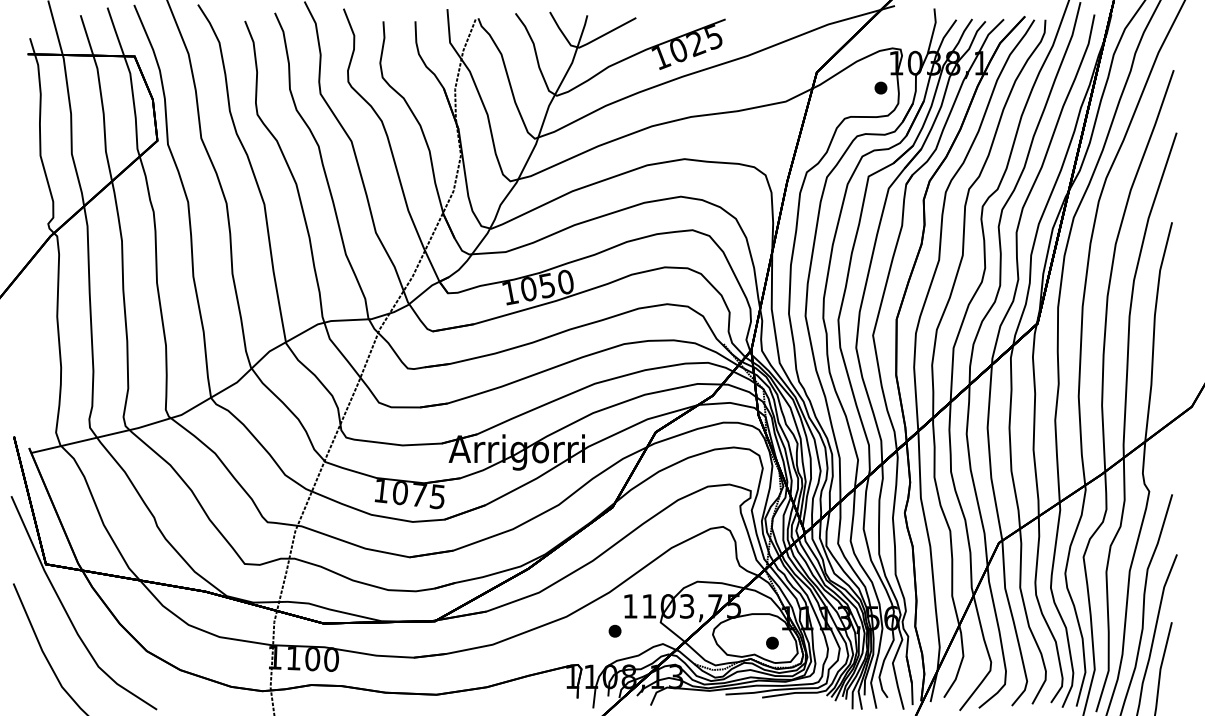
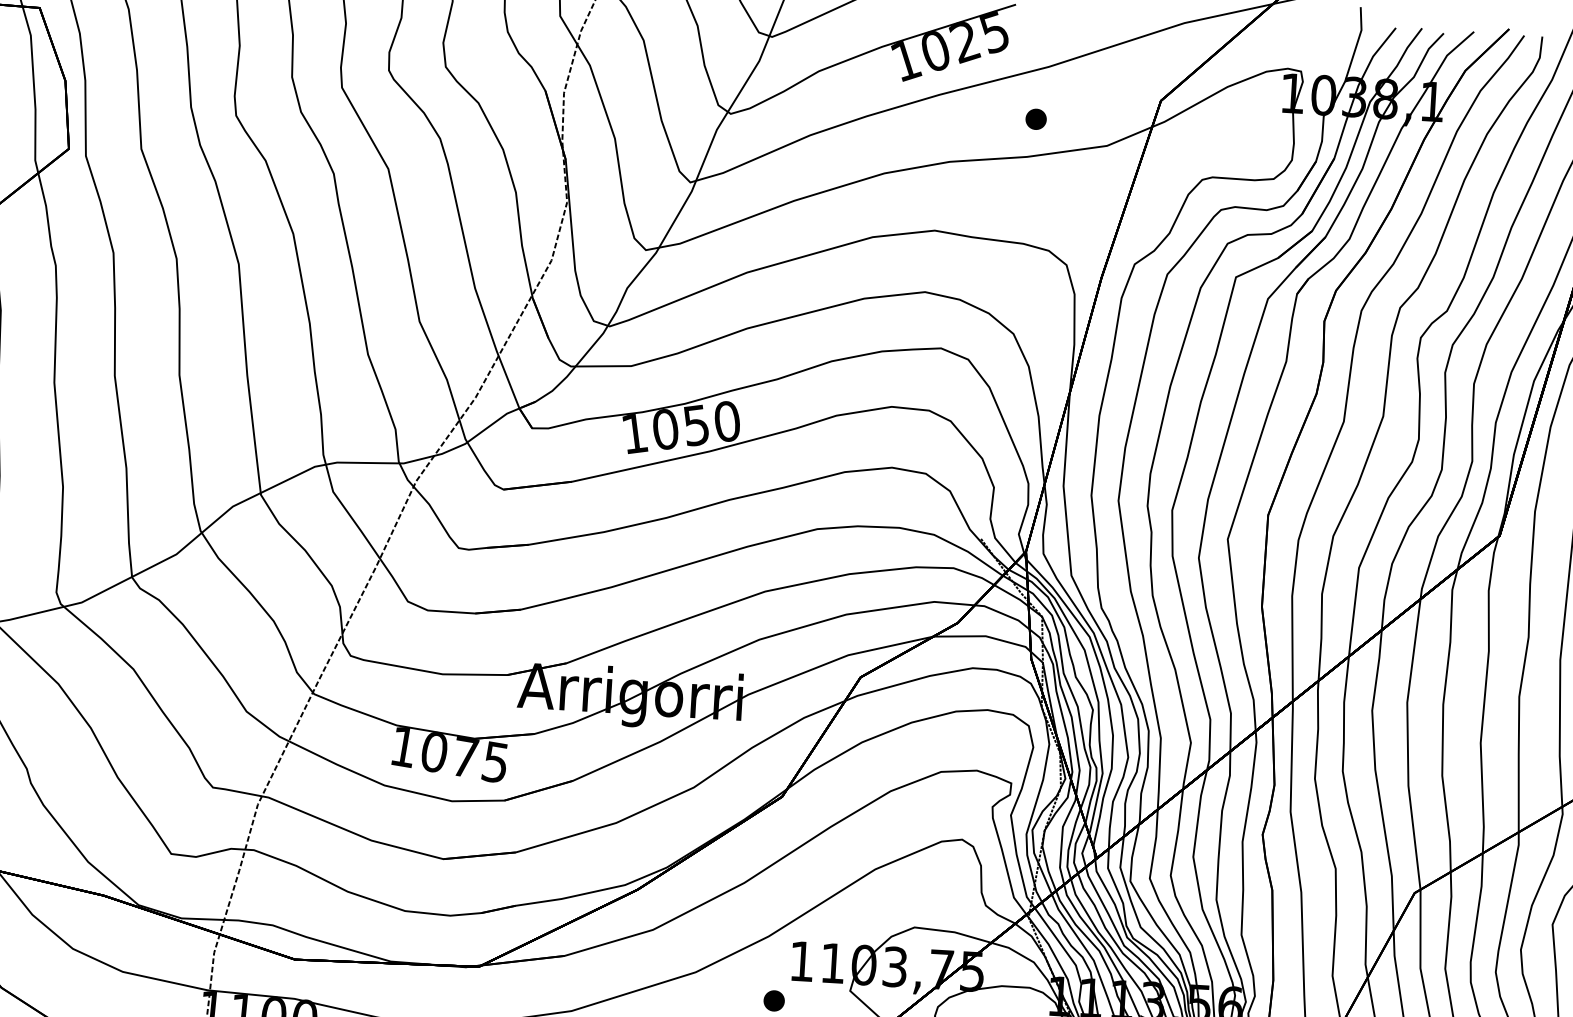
part: (880, 87) -> (1035, 118), moved

